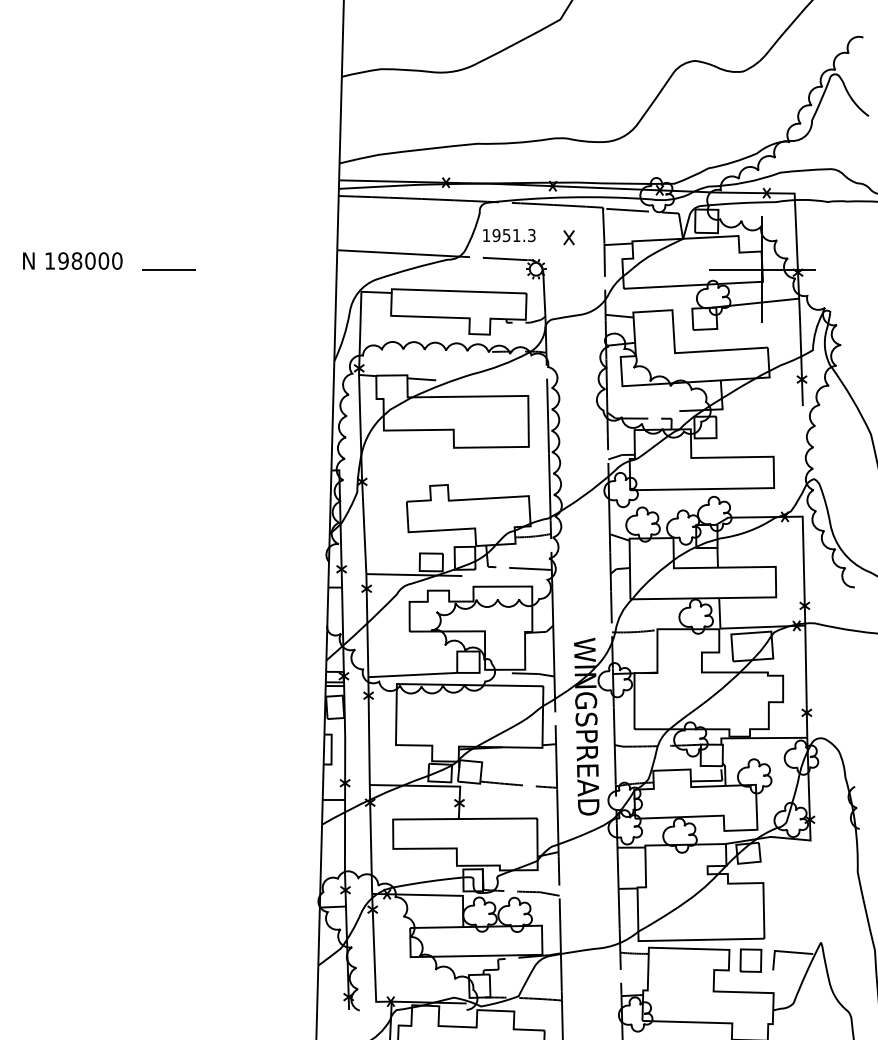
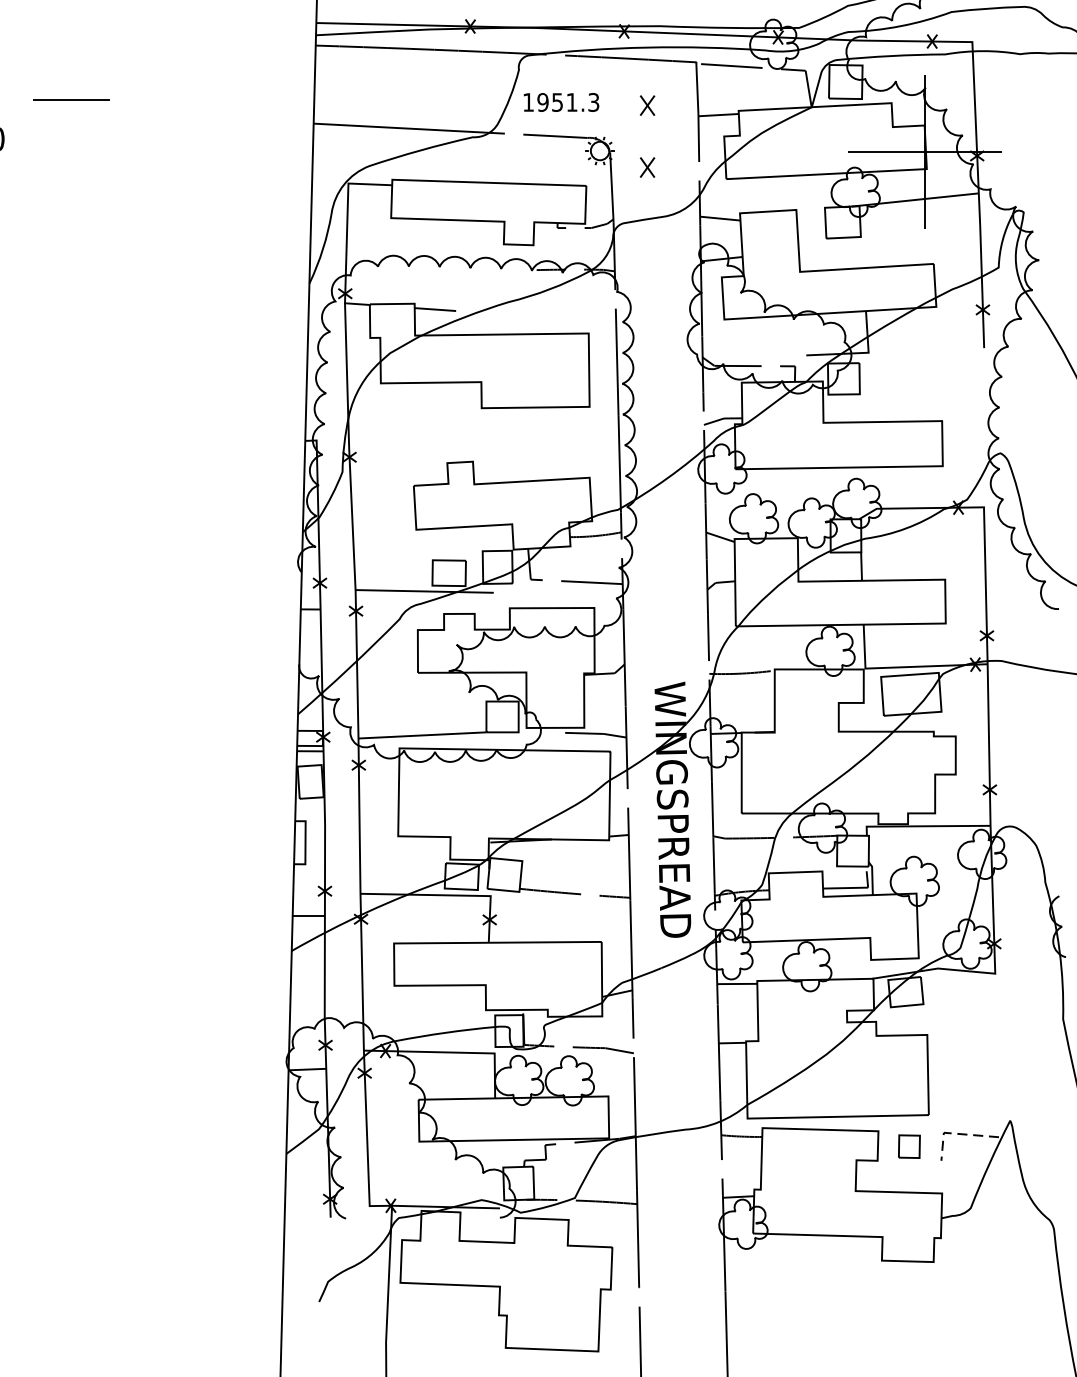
line: (168, 269) -> (70, 99), moved
part: (568, 280) -> (646, 167), added
line: (783, 951) -> (956, 1133), solid -> dashed
part: (750, 960) -> (908, 1146), size x0.7

